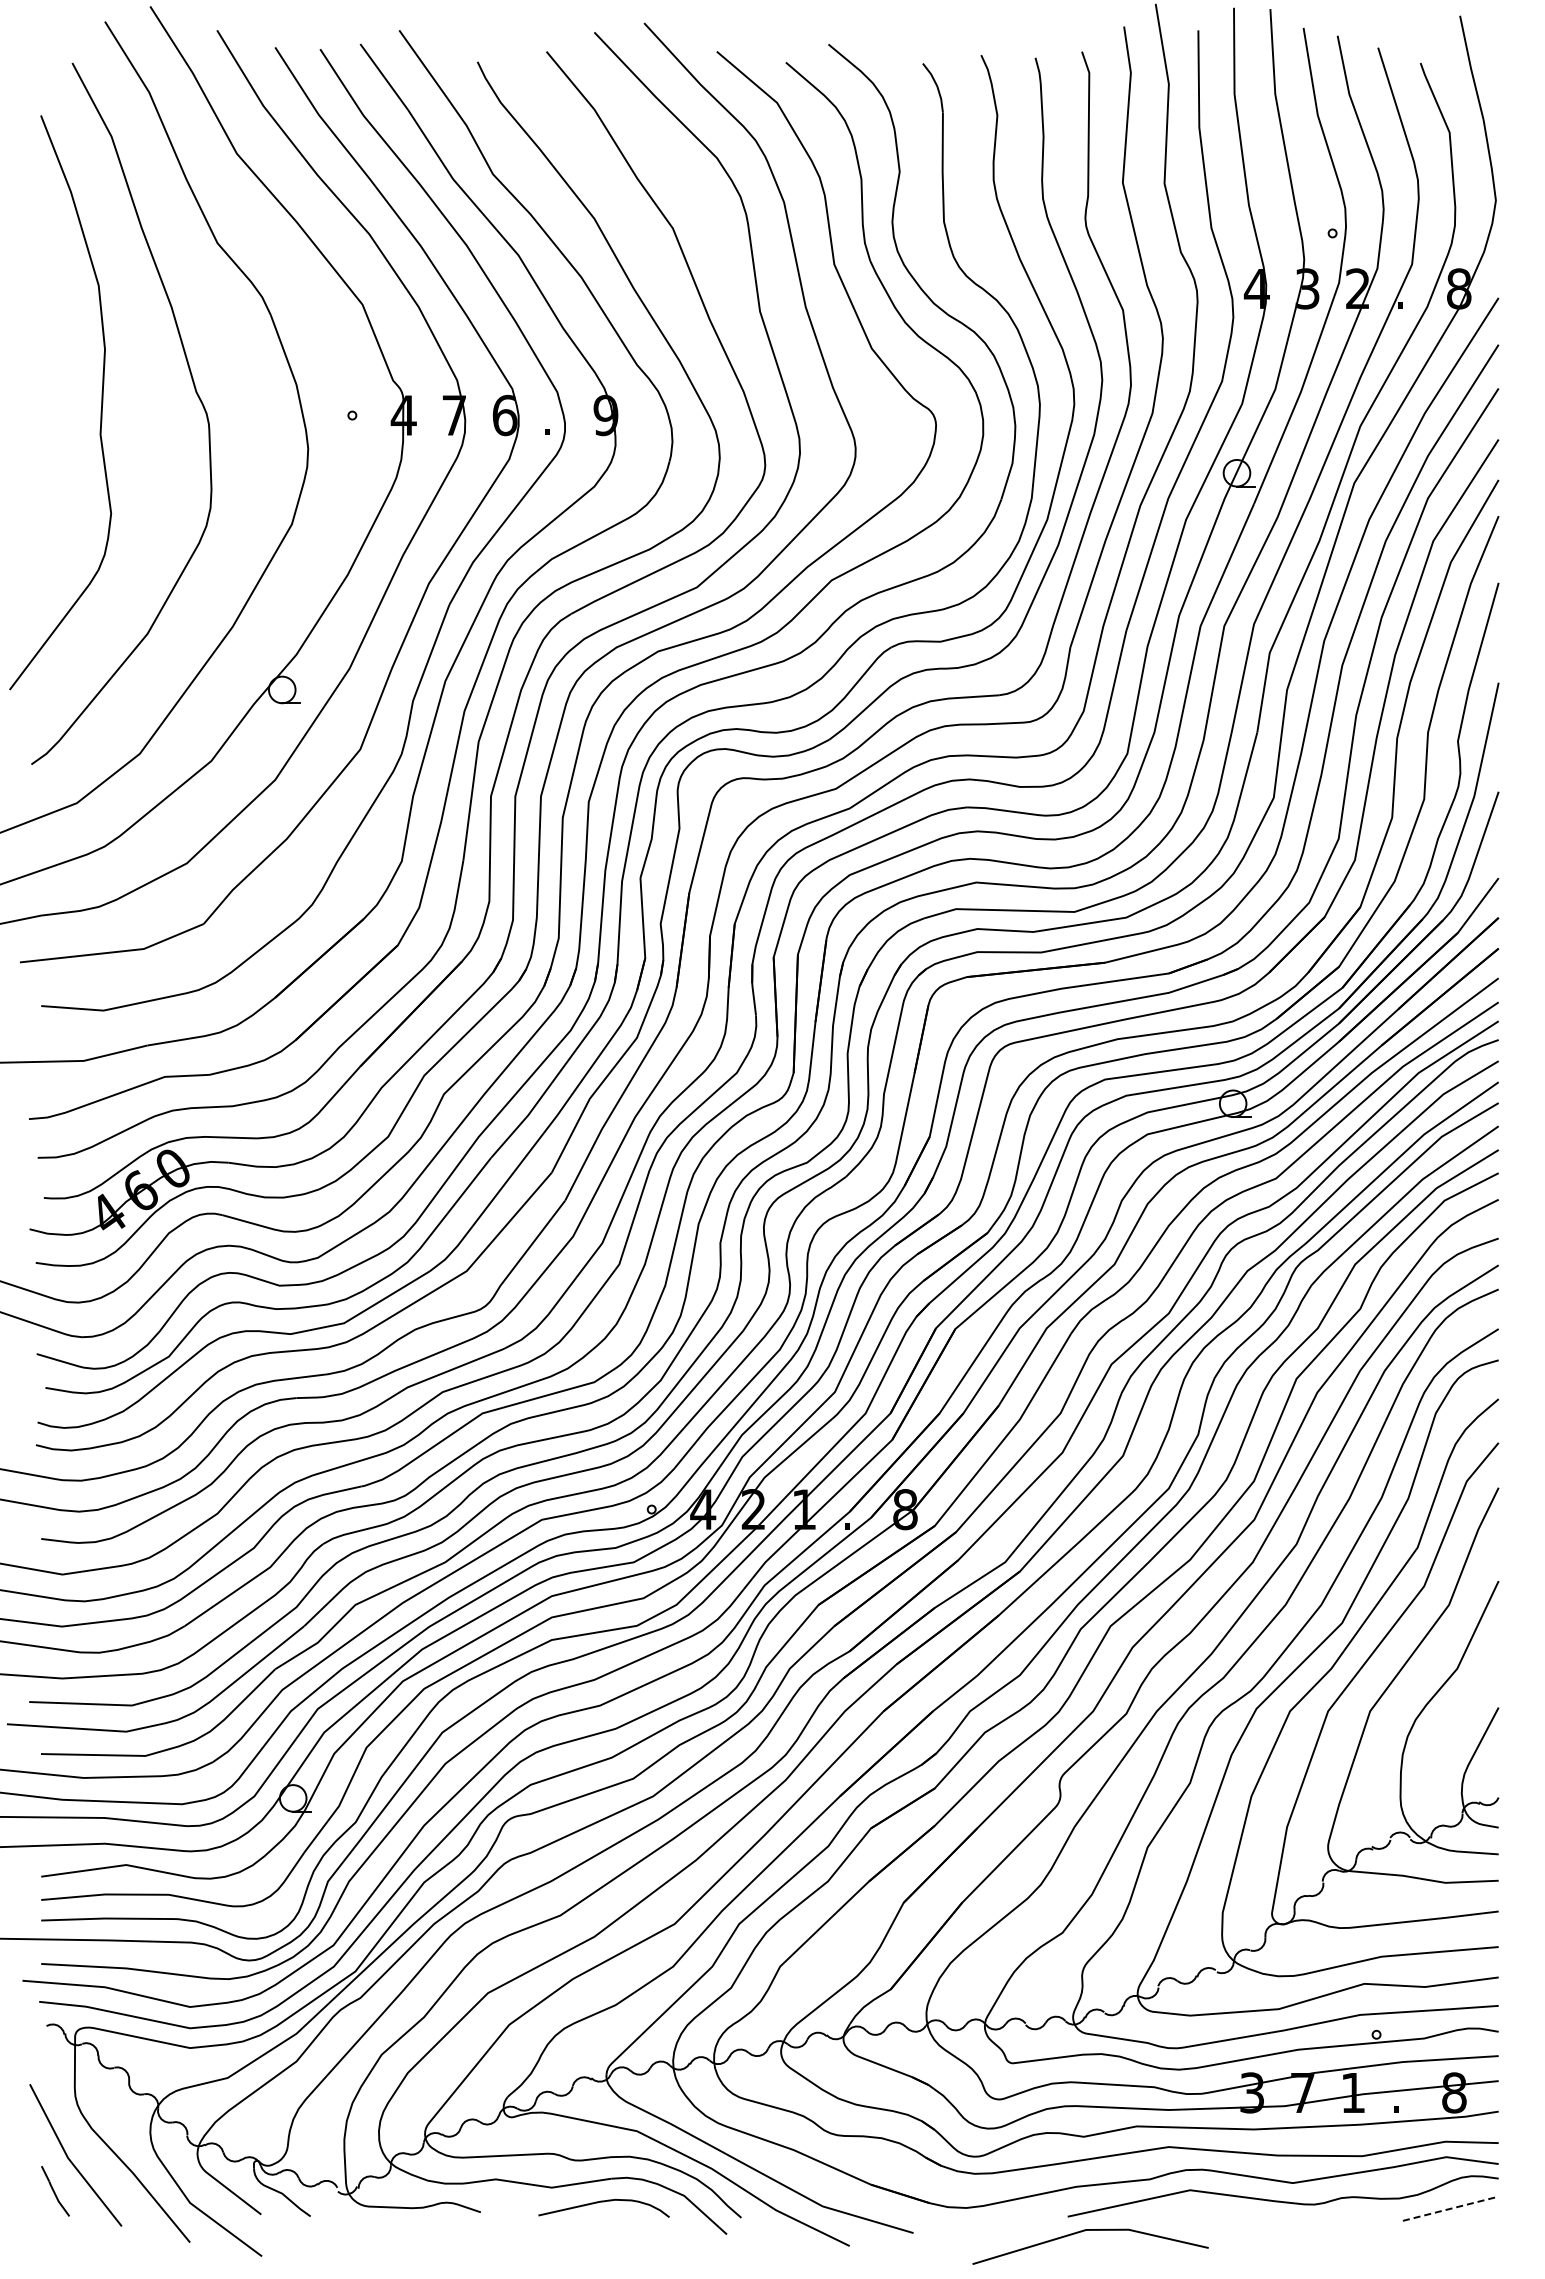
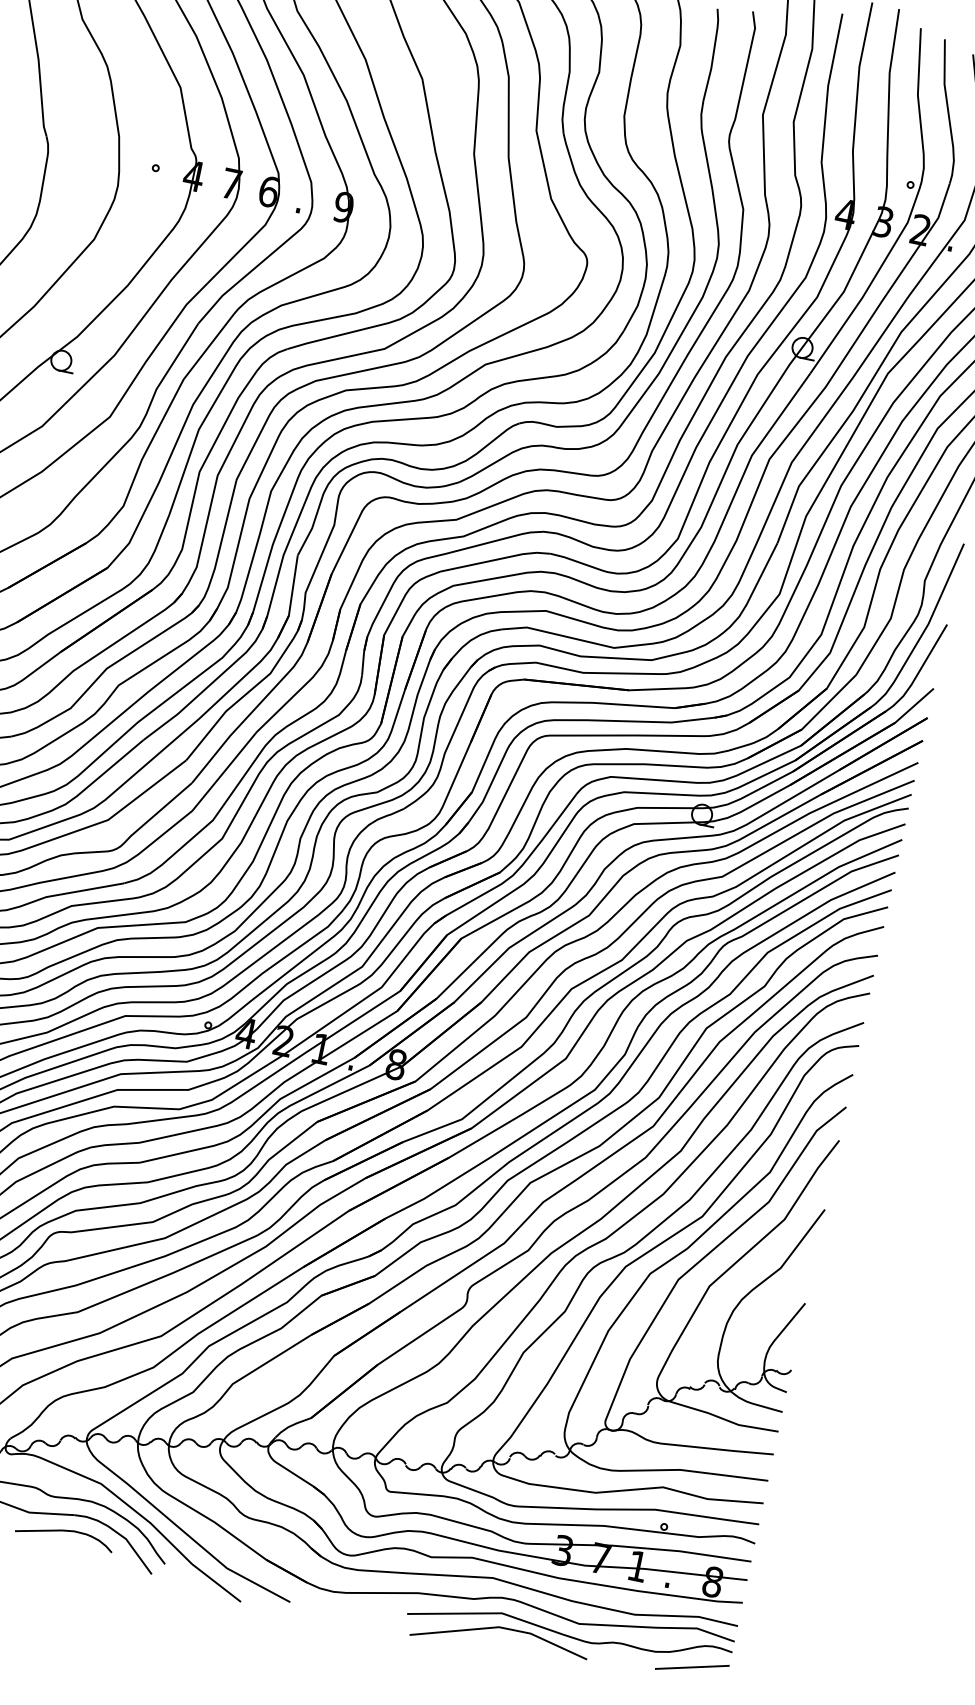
line: (1451, 2208) -> (692, 1667), dashed -> solid
line: (1085, 2231) -> (498, 1628), moved

